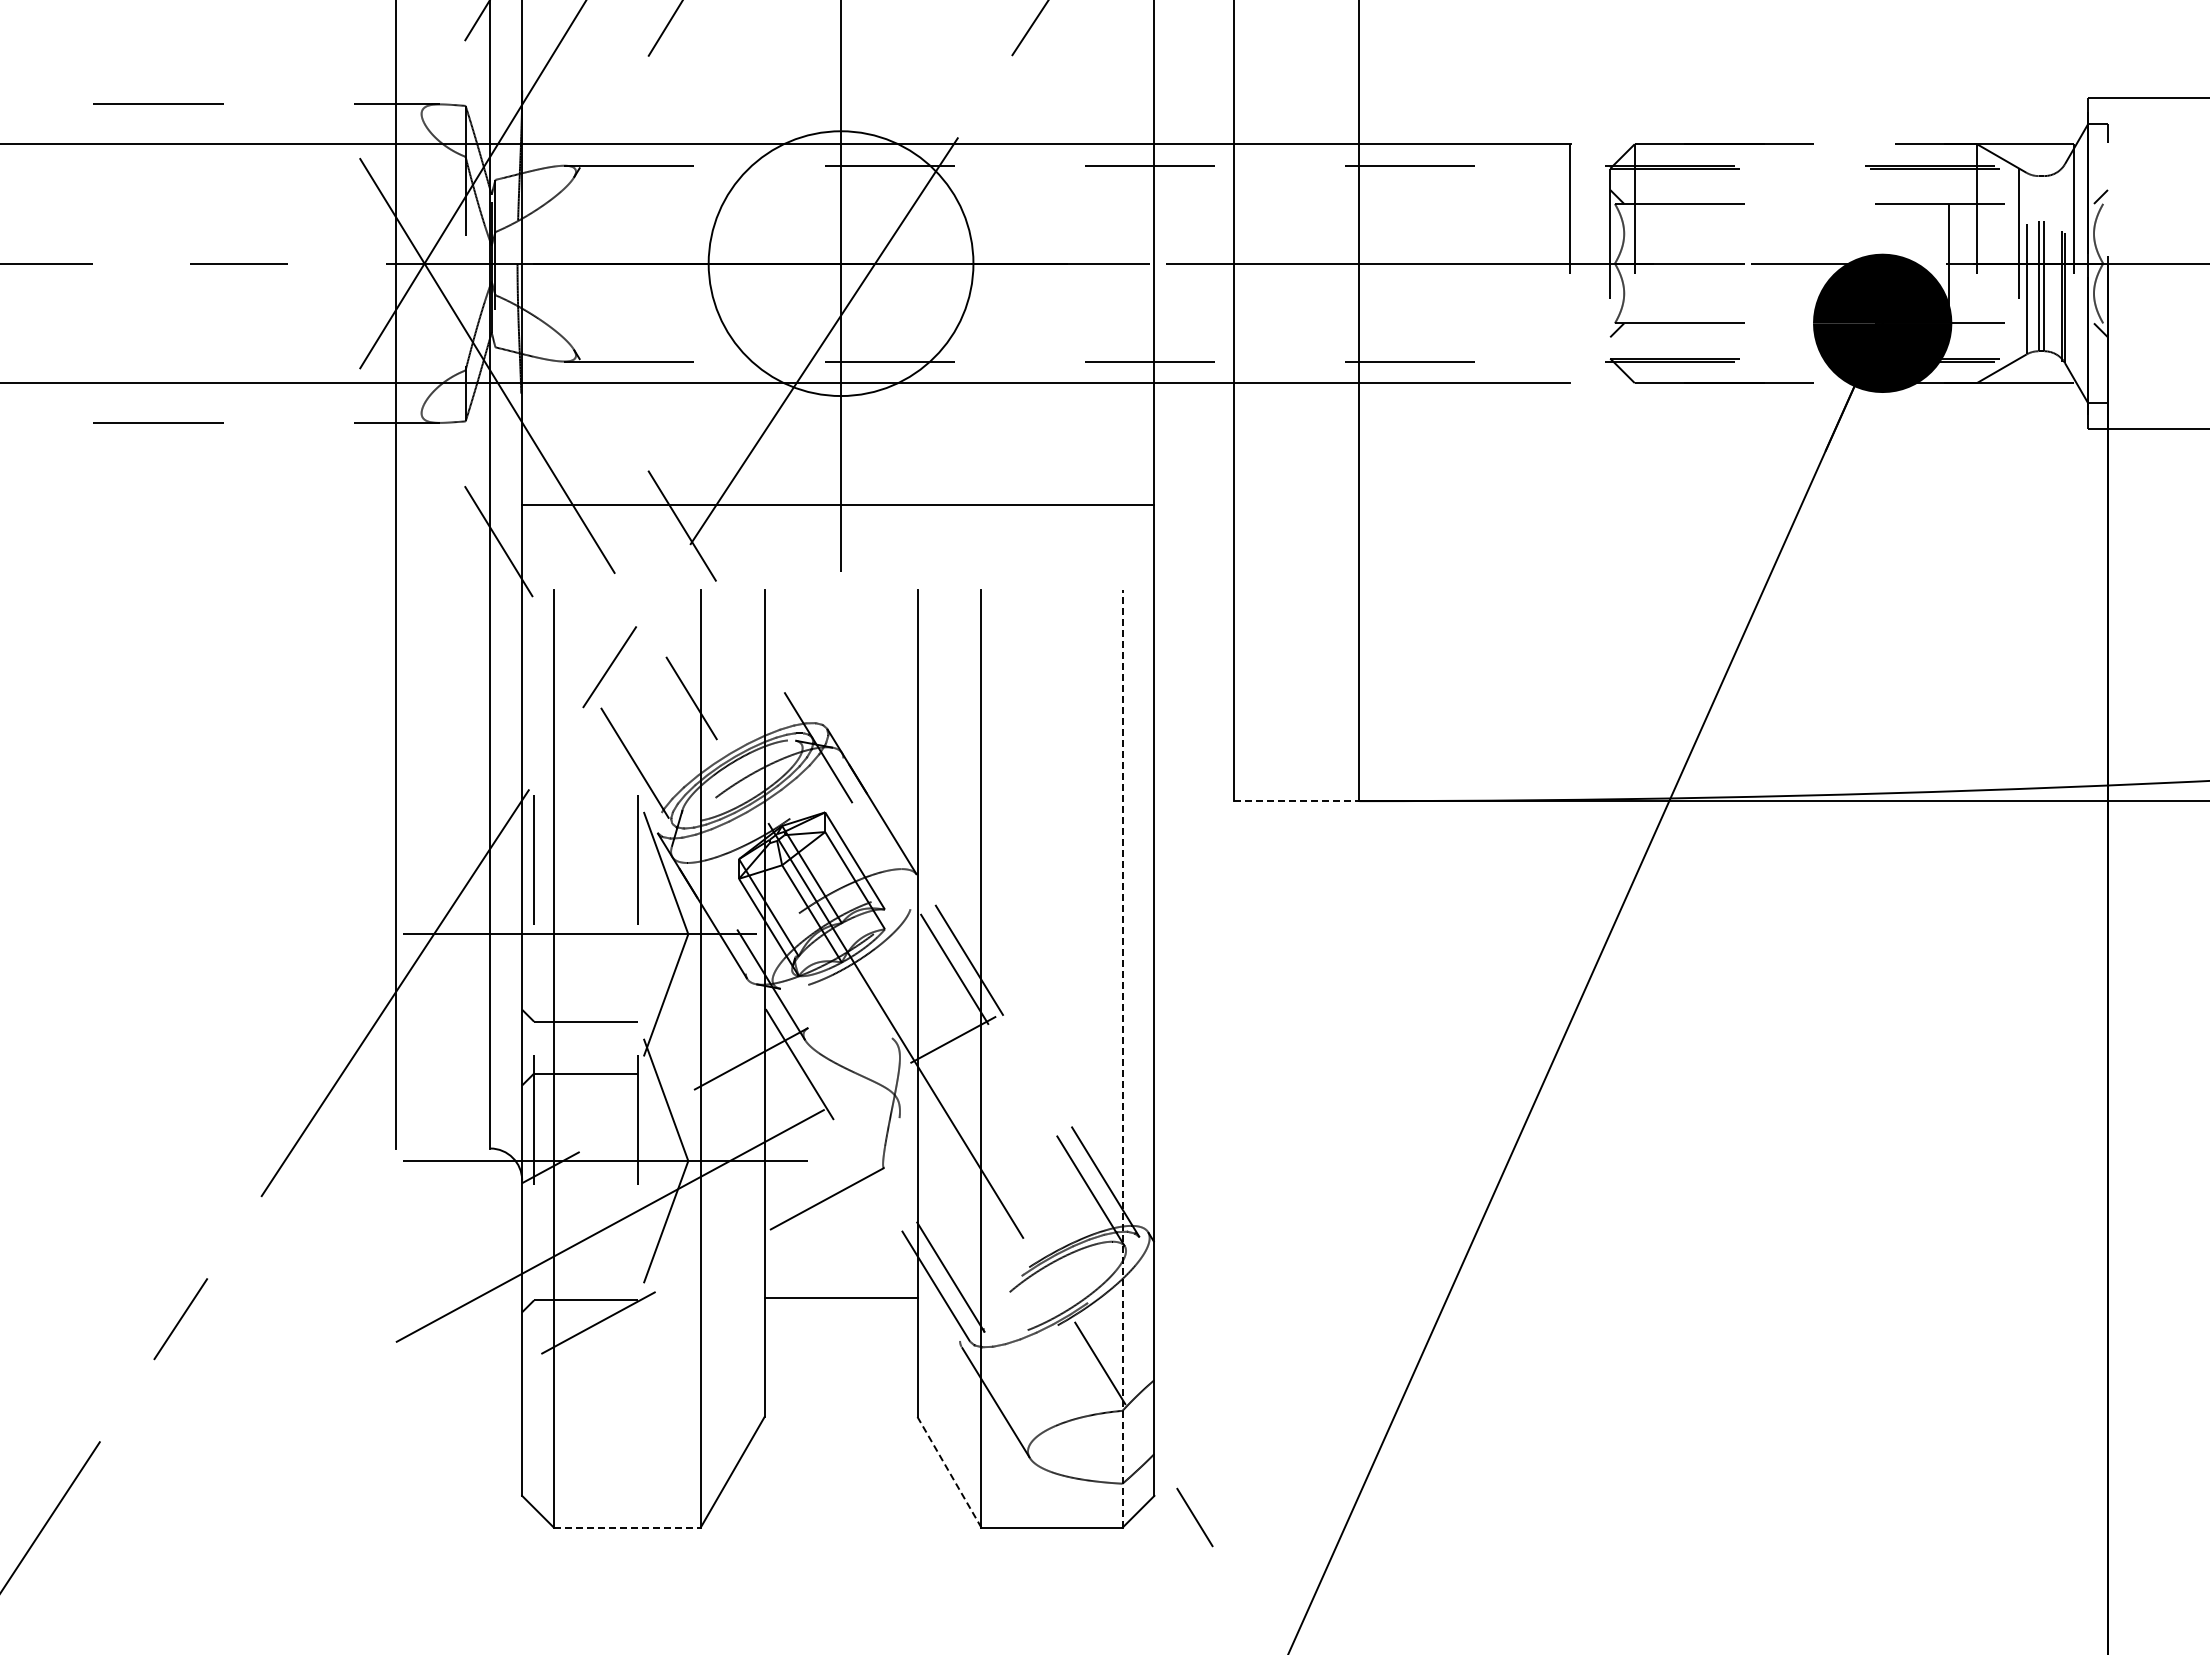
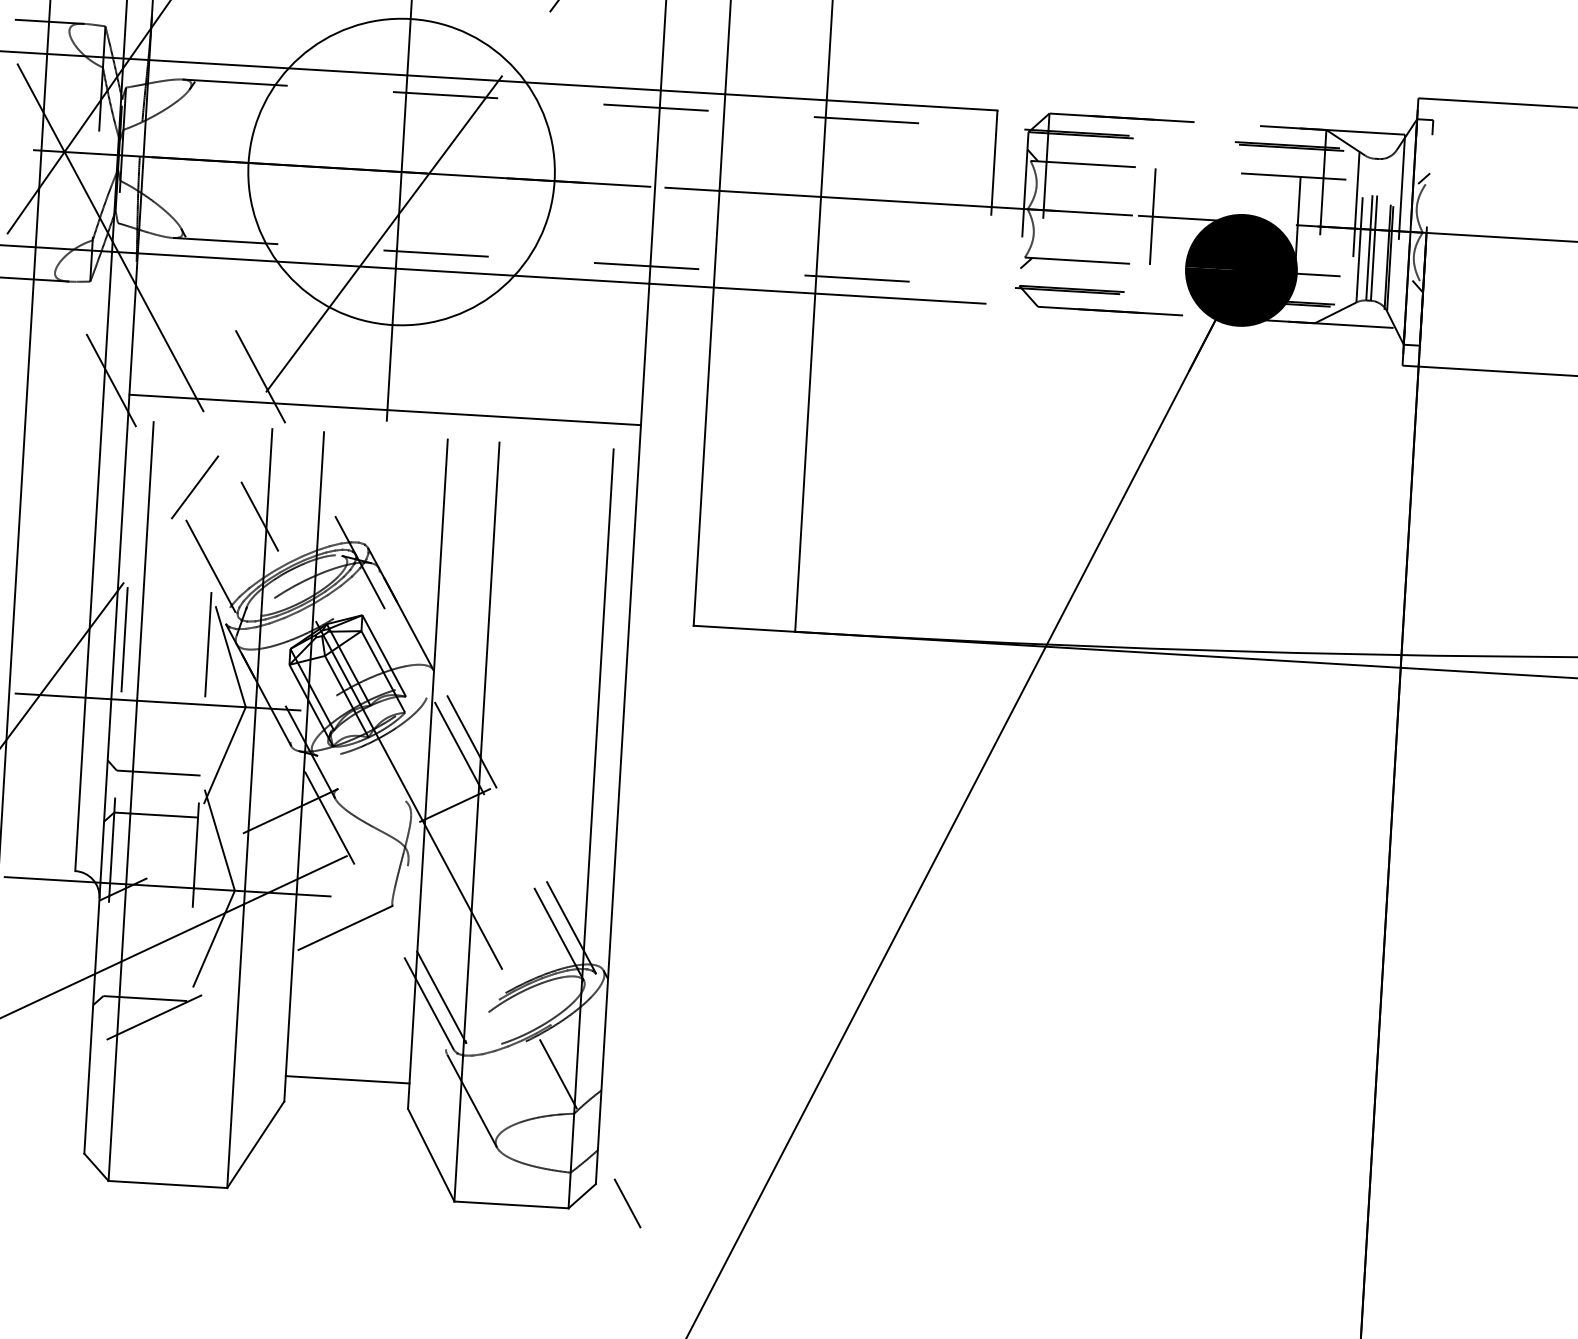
circle: (840, 263) -> (401, 171), size x1.43
line: (1769, 263) -> (1152, 216), added
line: (838, 504) -> (385, 409), moved
line: (1296, 801) -> (744, 629), dashed -> solid
line: (1122, 1058) -> (591, 828), dashed -> solid
line: (840, 1297) -> (347, 1079), moved
line: (949, 1472) -> (431, 1155), dashed -> solid
line: (627, 1527) -> (168, 1184), dashed -> solid

